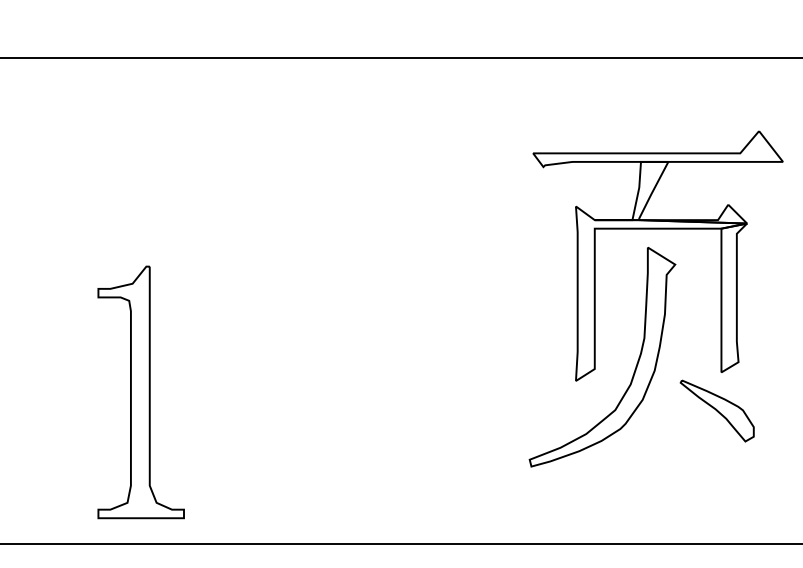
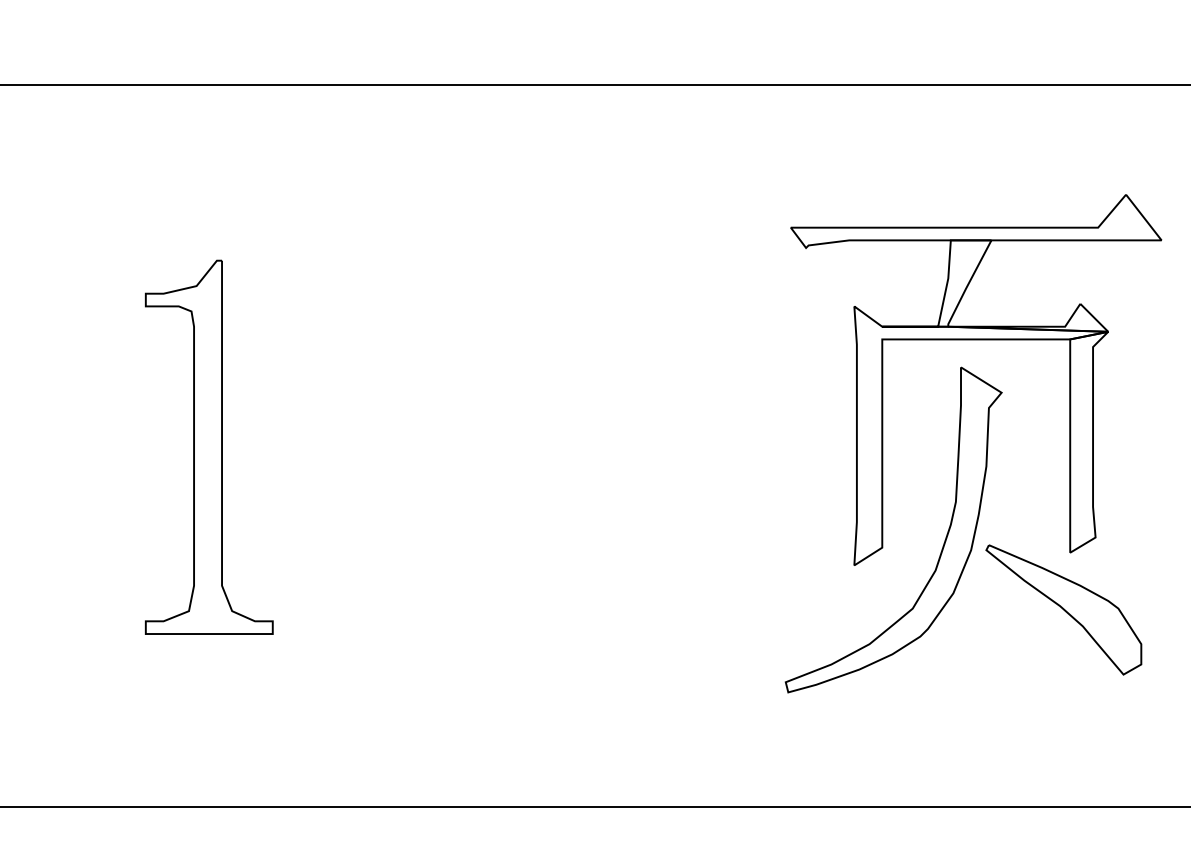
part: (140, 392) -> (208, 447), moved
part: (717, 410) -> (1064, 609), size x1.43

